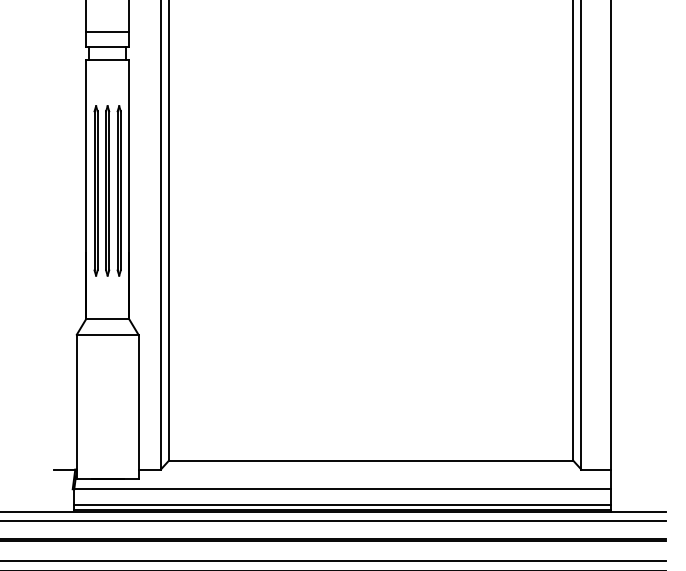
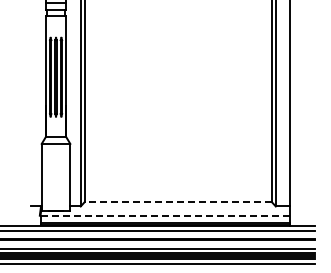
line: (371, 460) -> (178, 202), solid -> dashed
line: (343, 488) -> (165, 215), solid -> dashed

